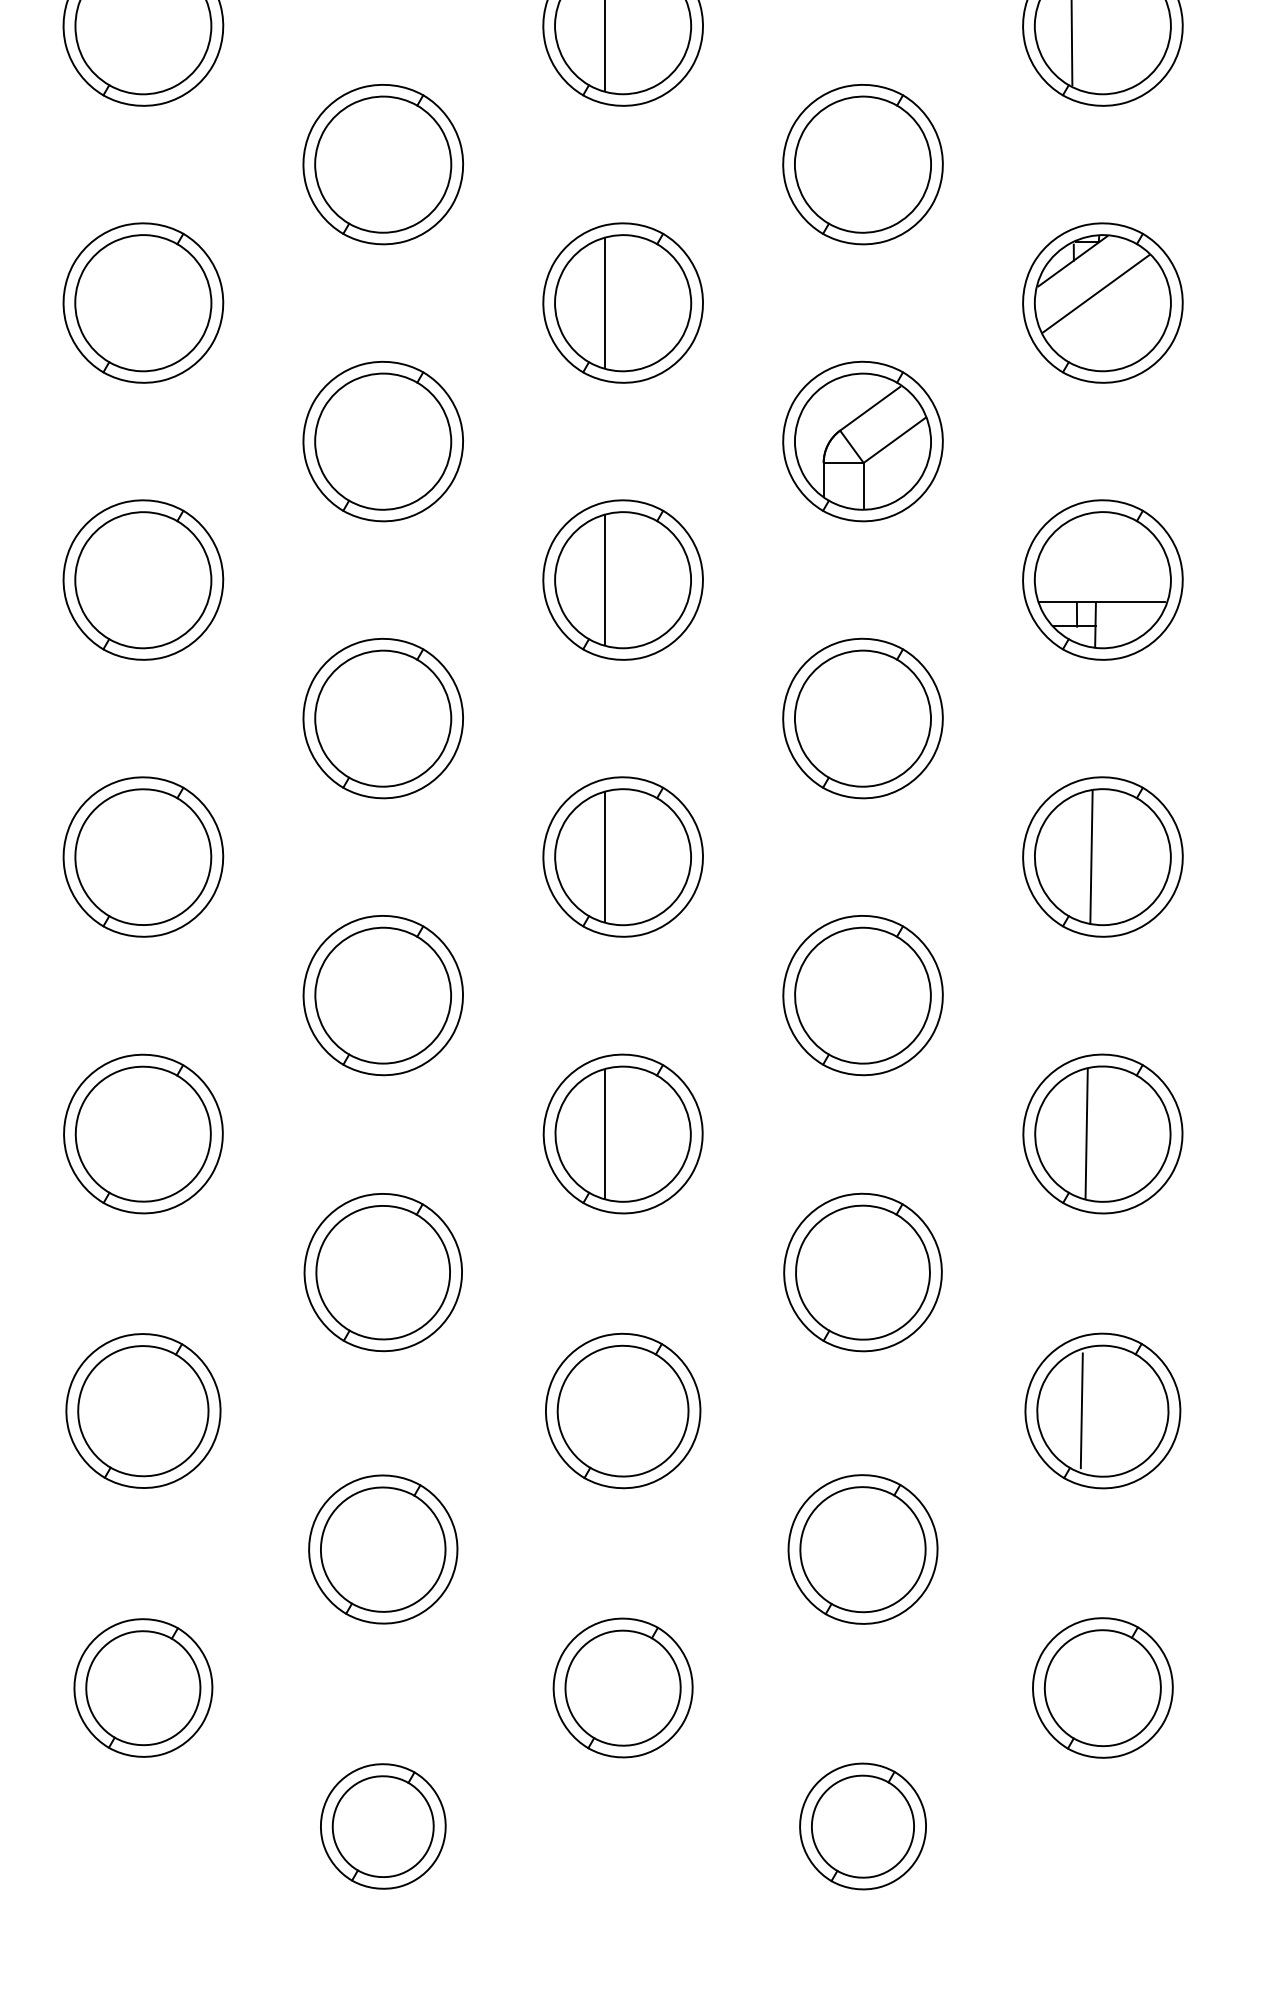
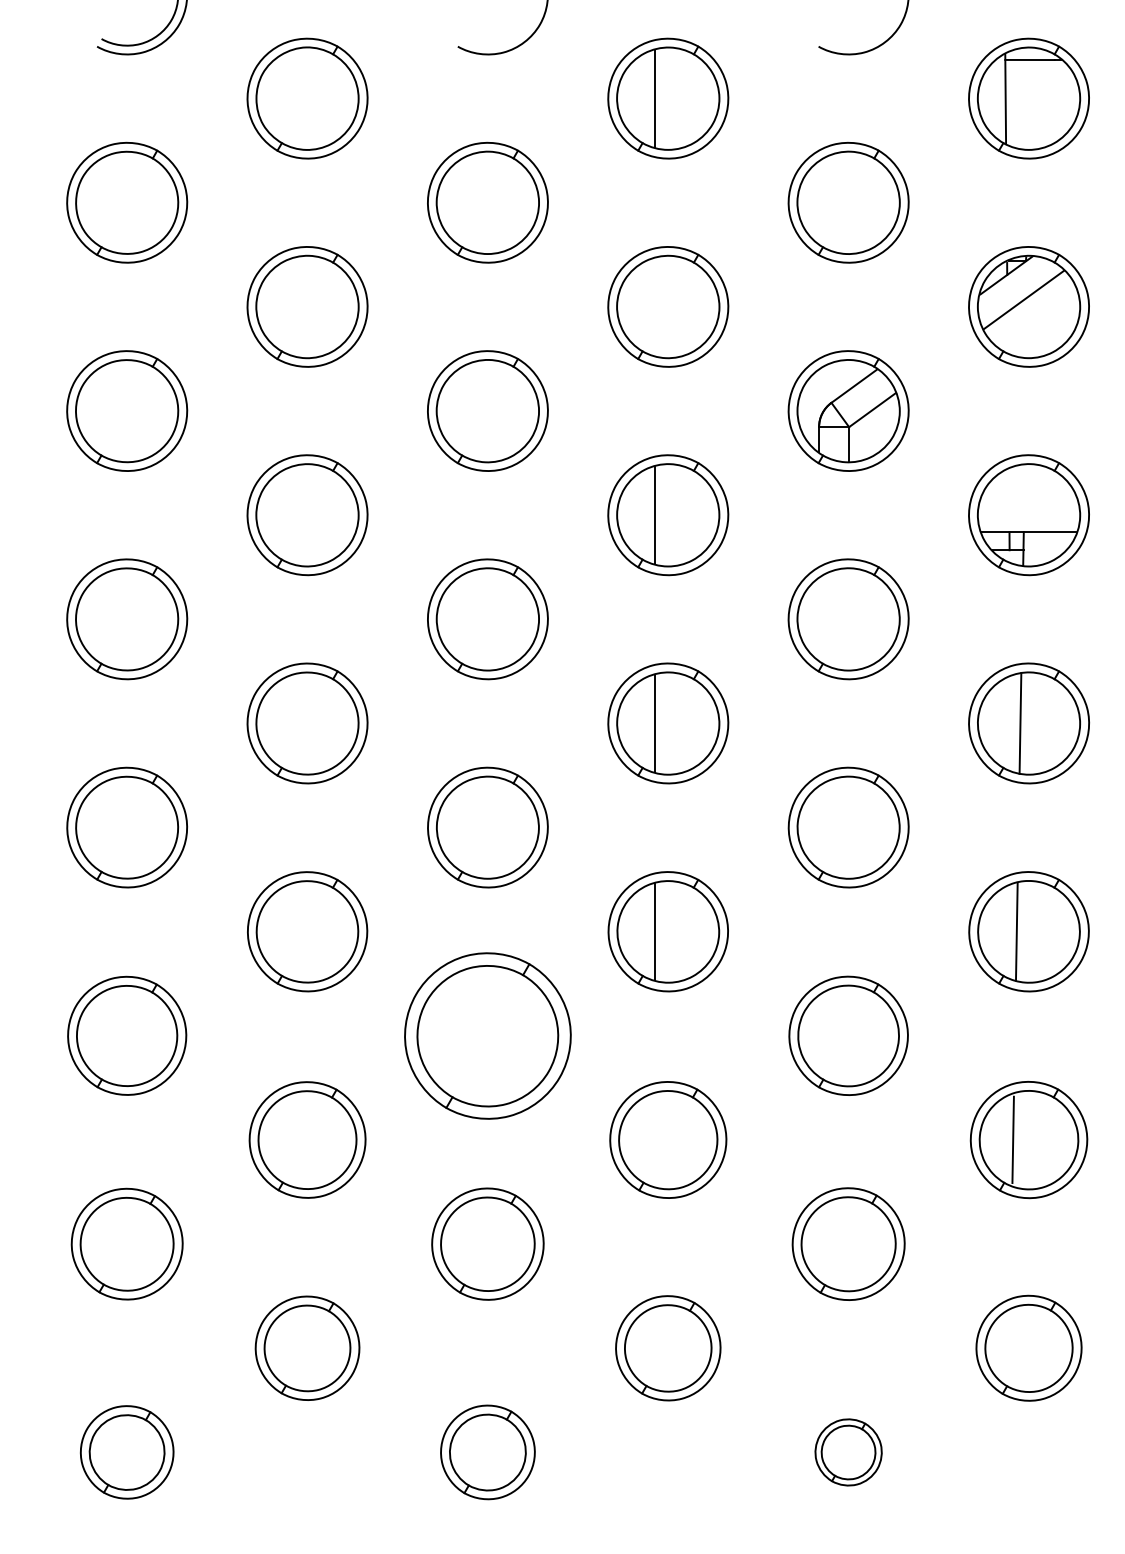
line: (604, 302) -> (654, 306), removed
part: (382, 1272) -> (487, 1035), size x1.4
part: (862, 1826) -> (848, 1452), size x0.7

